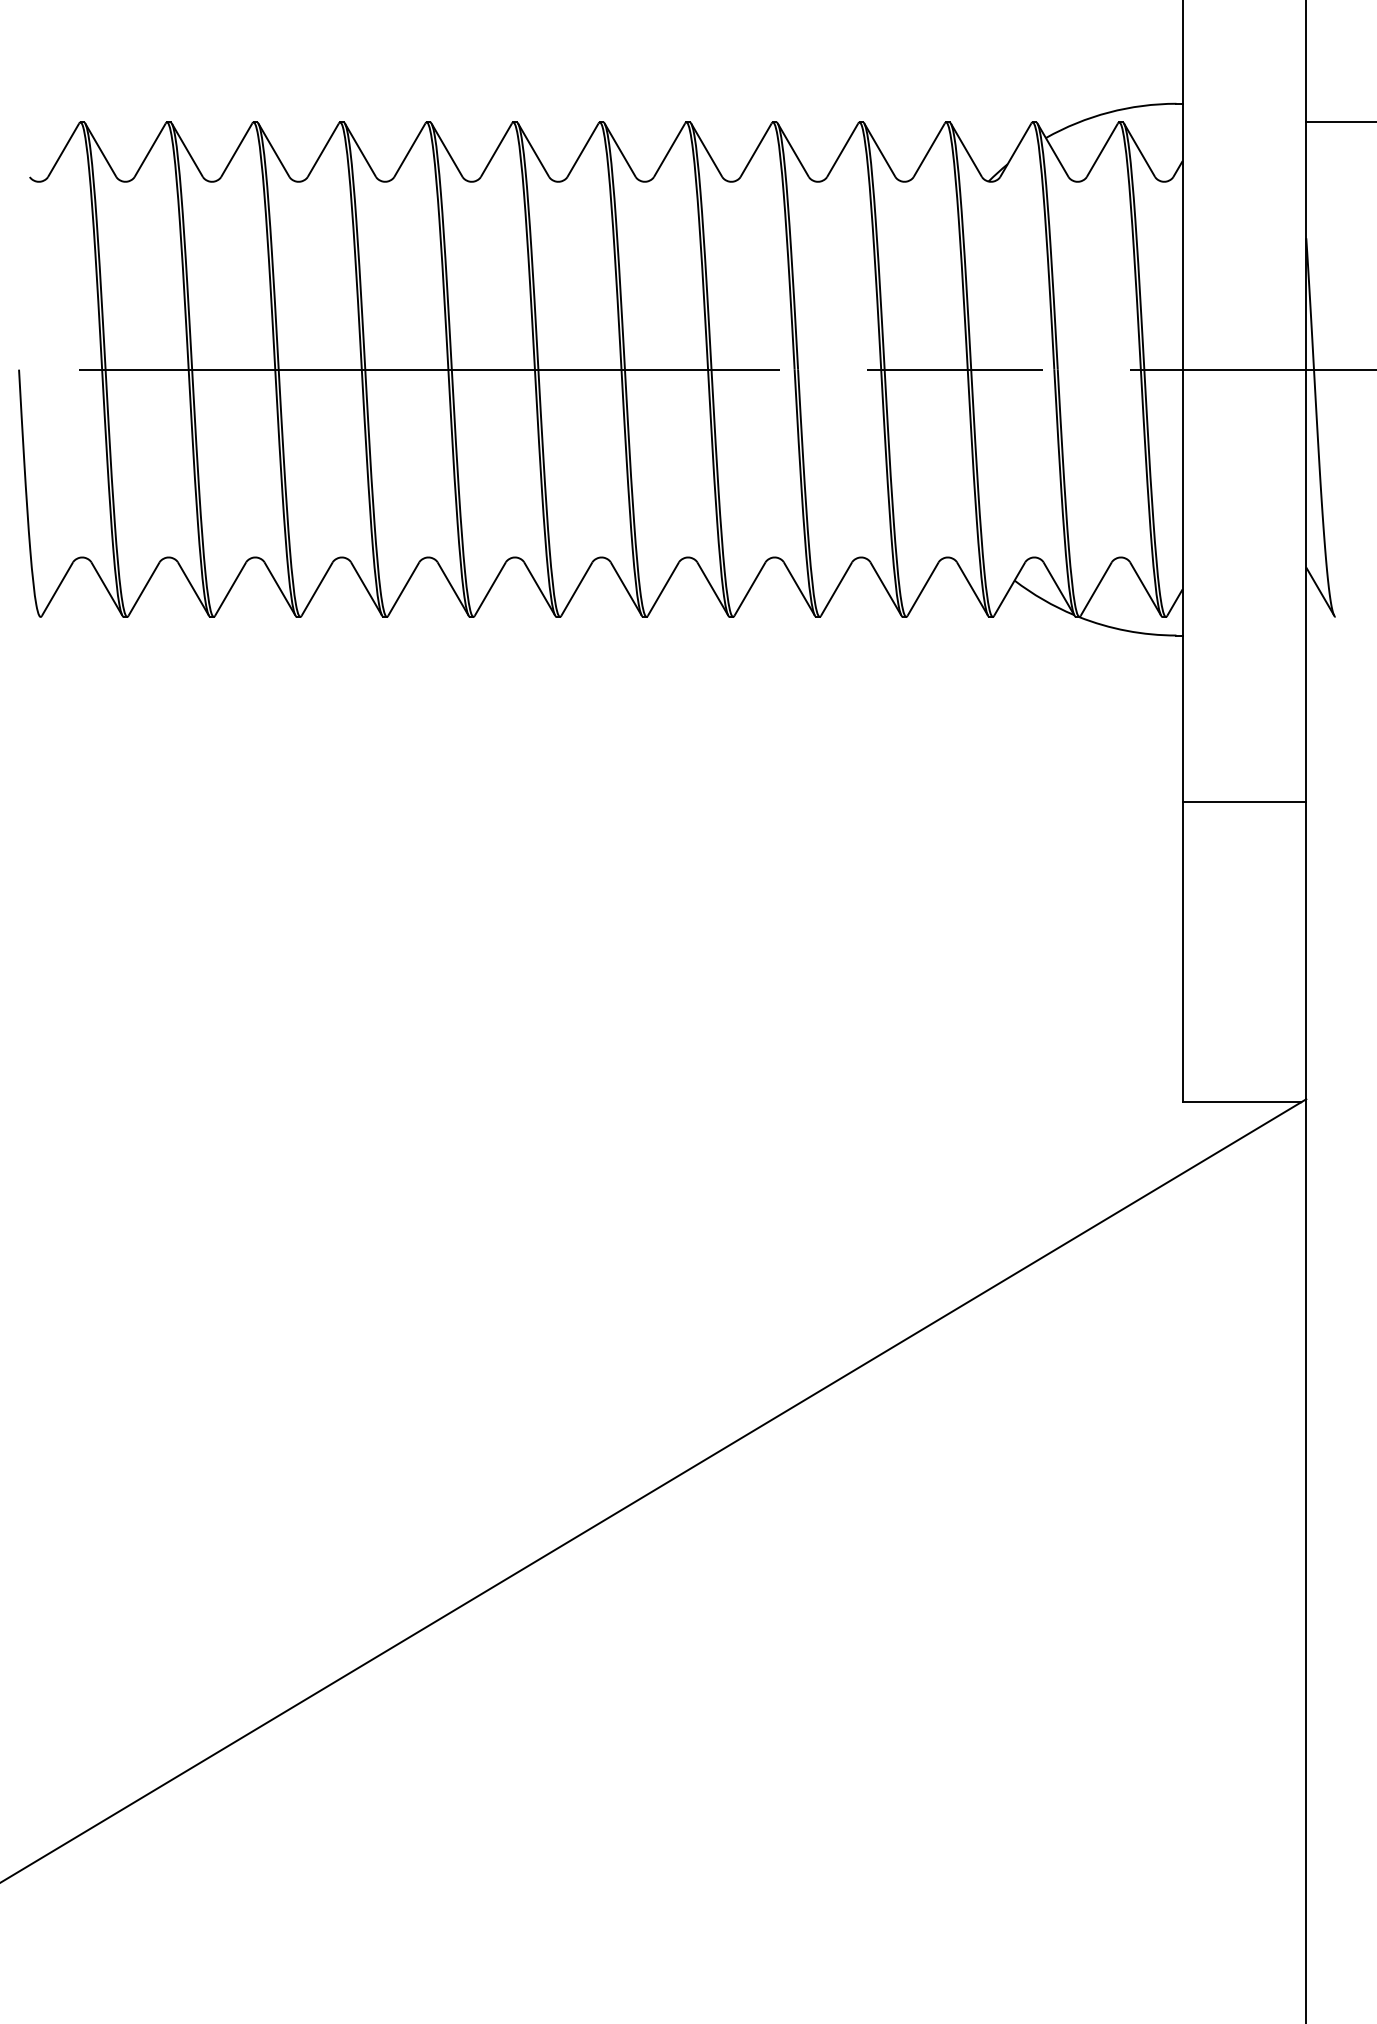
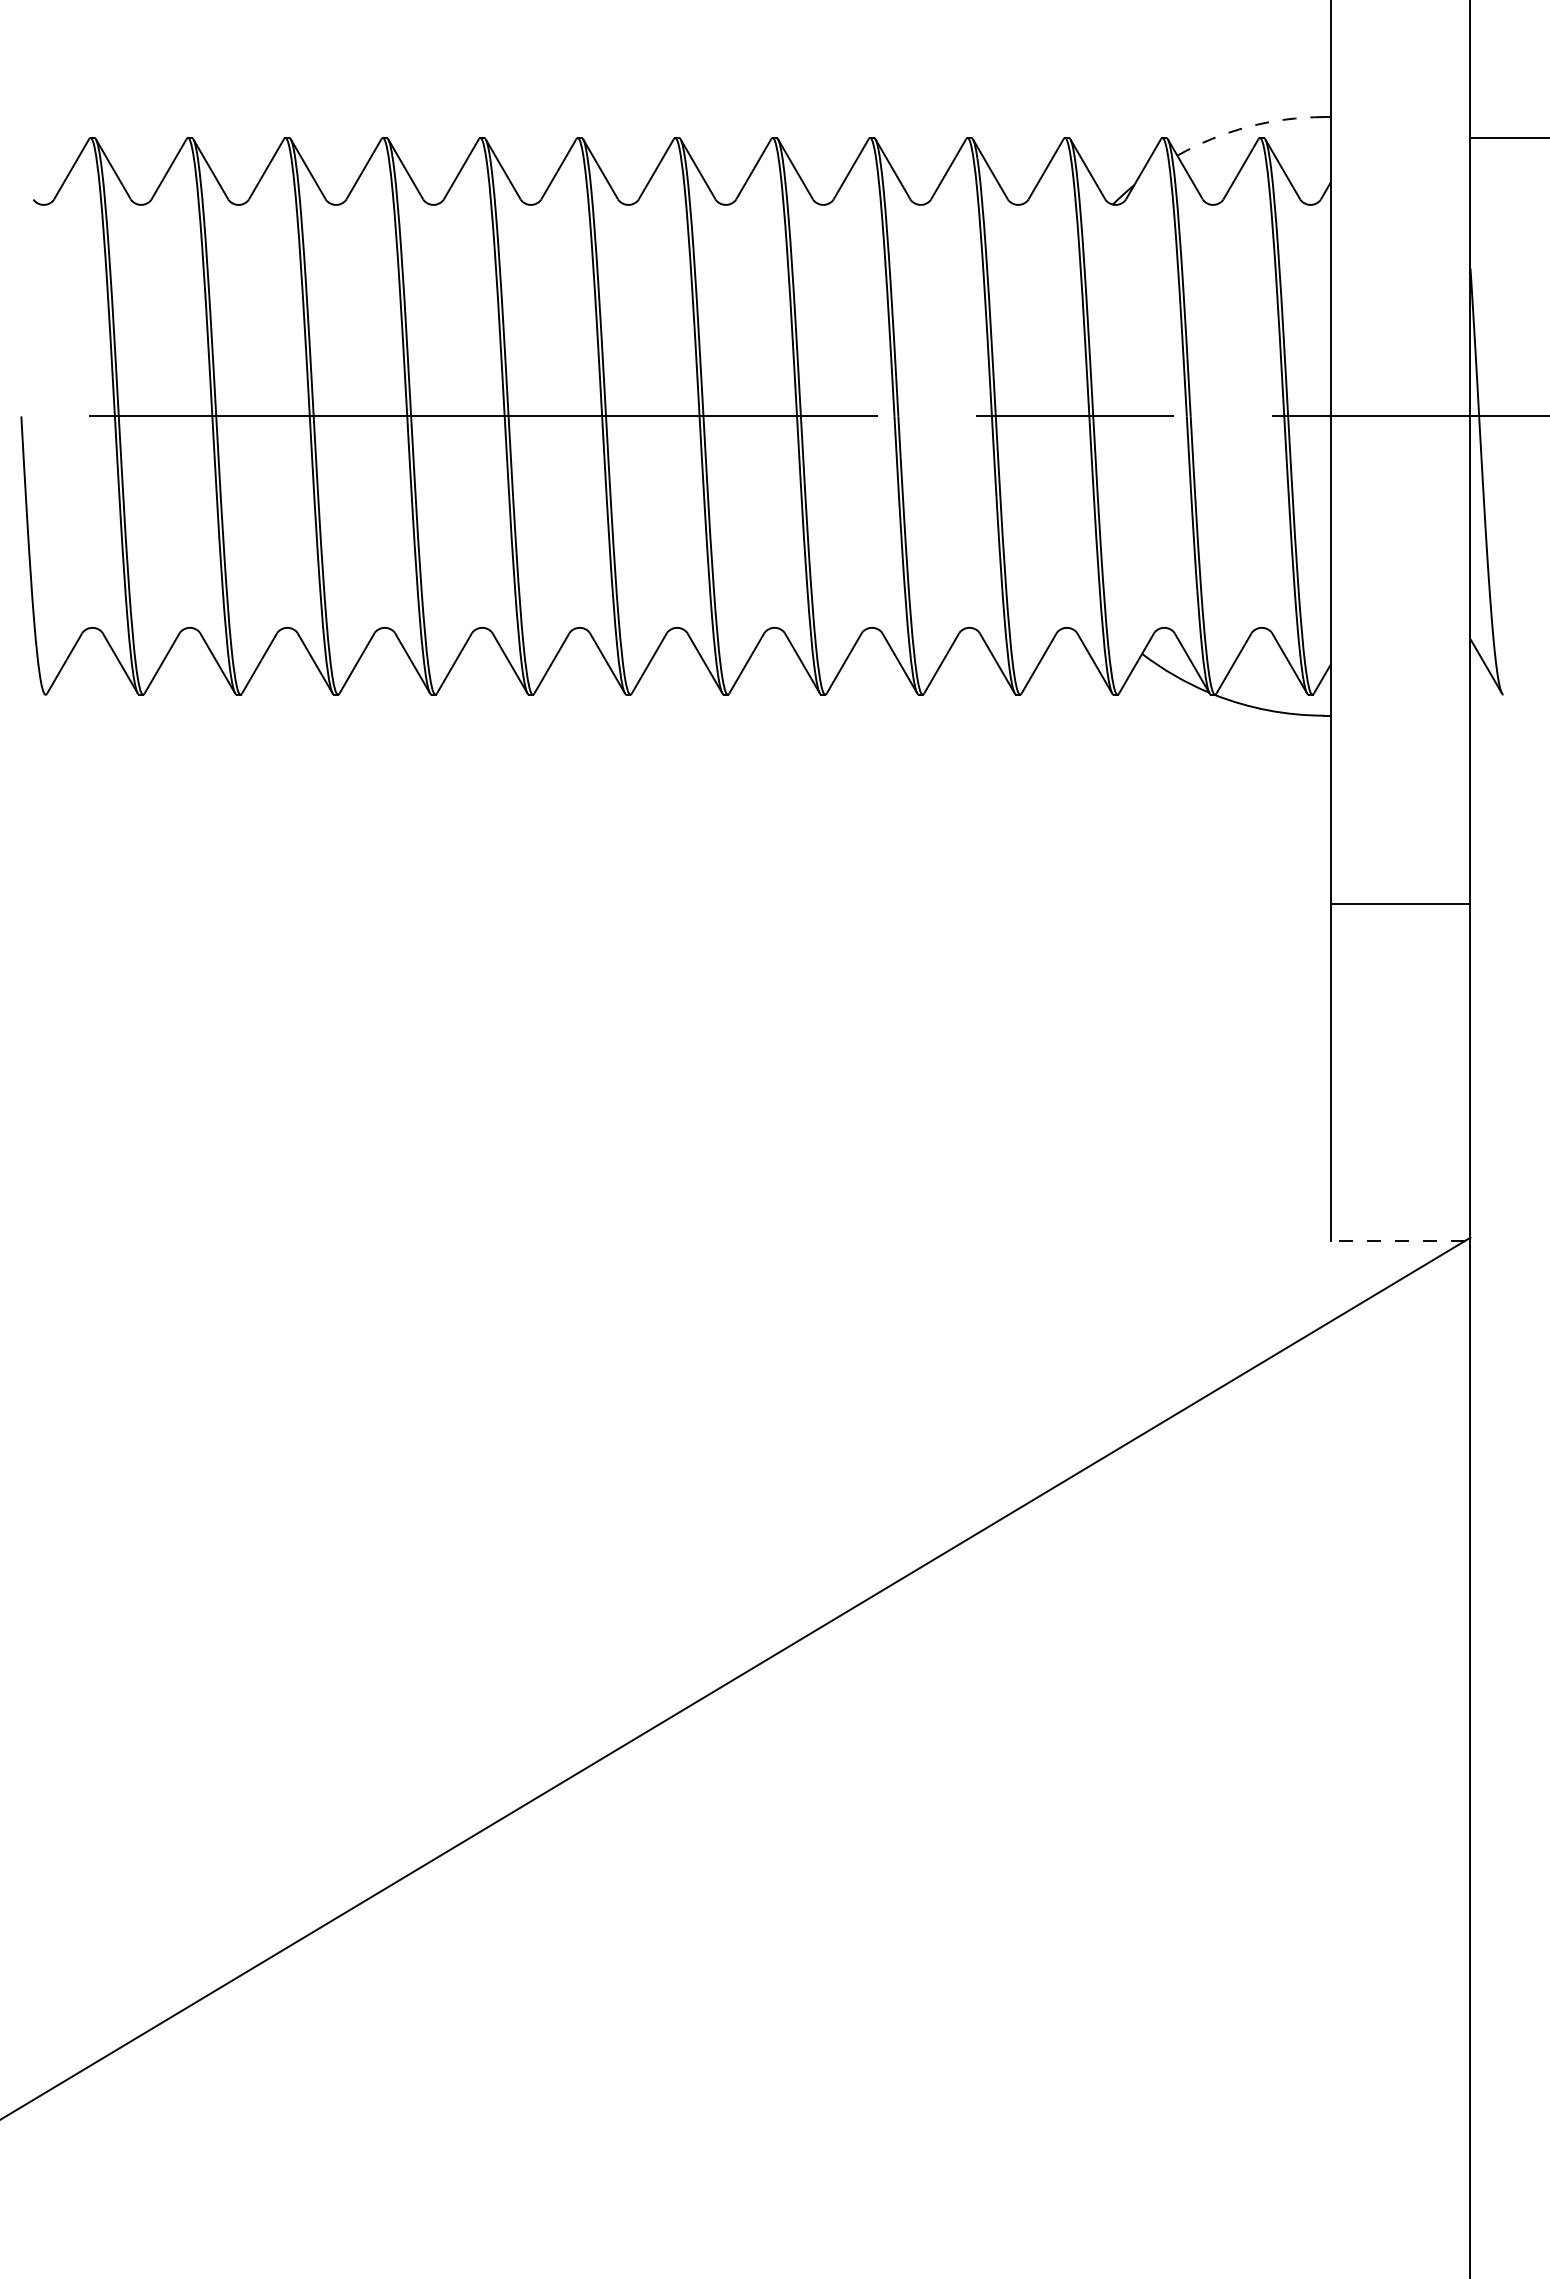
arc: (1109, 112) -> (1248, 126), solid -> dashed
line: (1242, 1102) -> (1398, 1241), solid -> dashed

